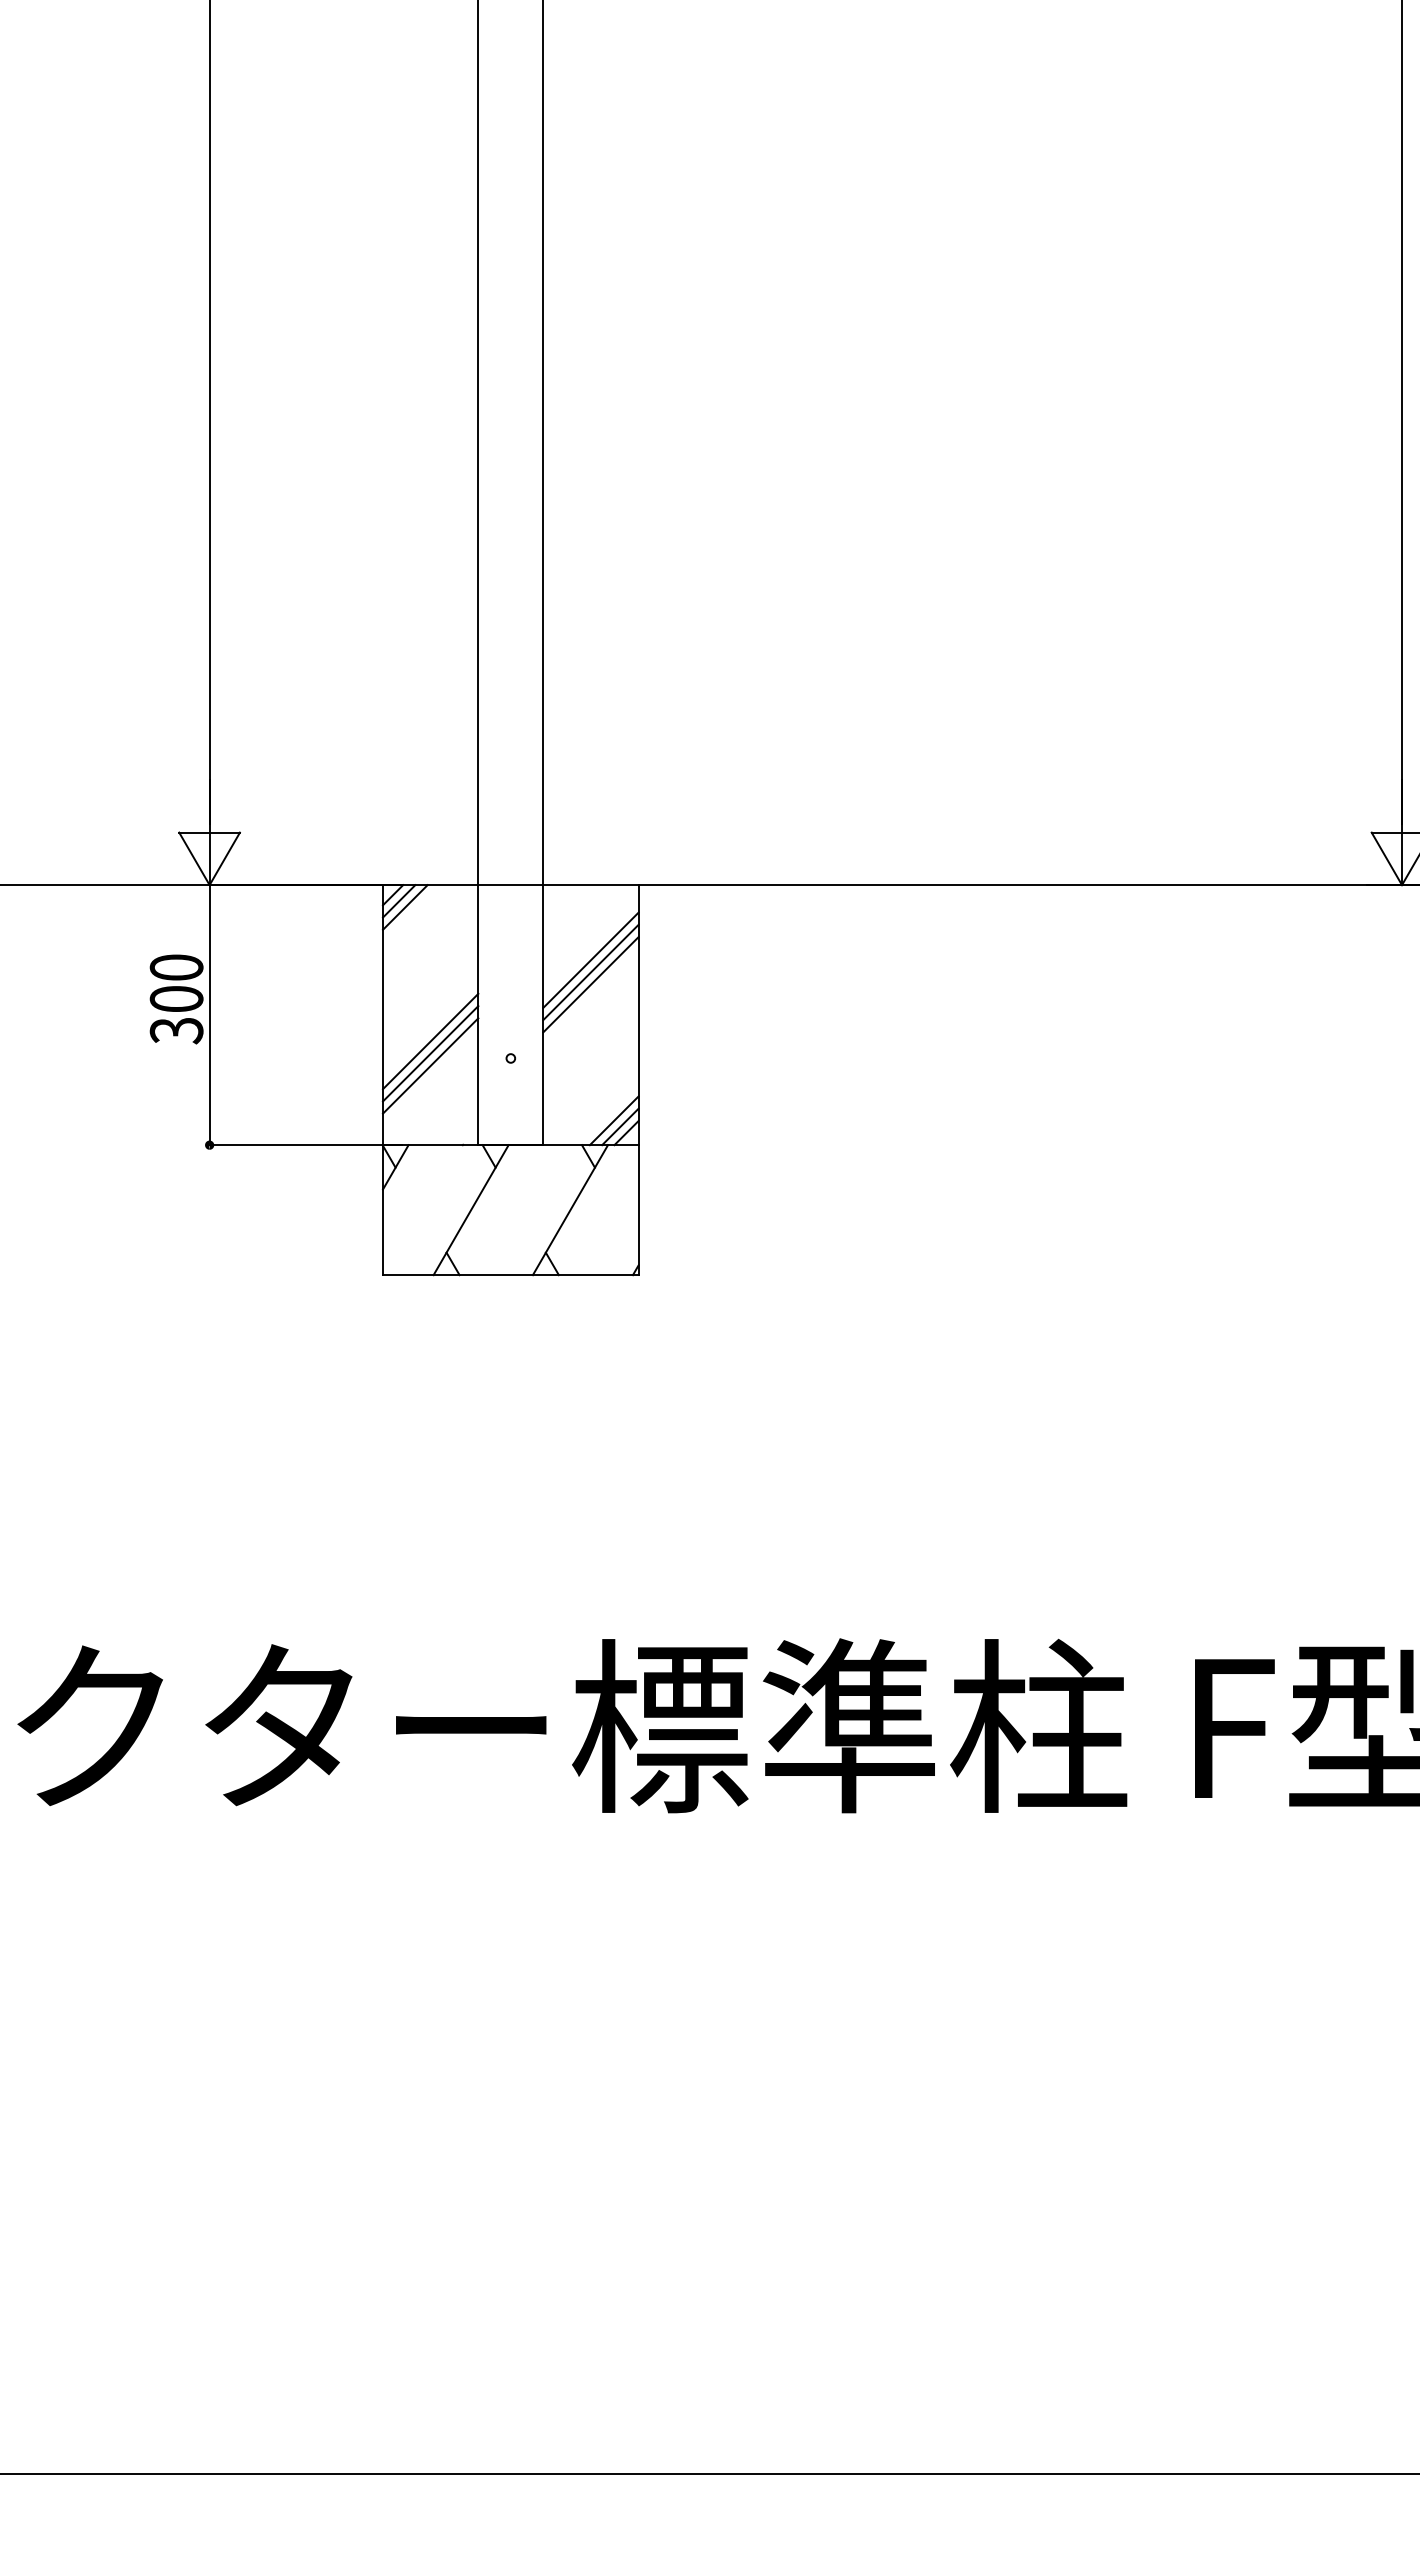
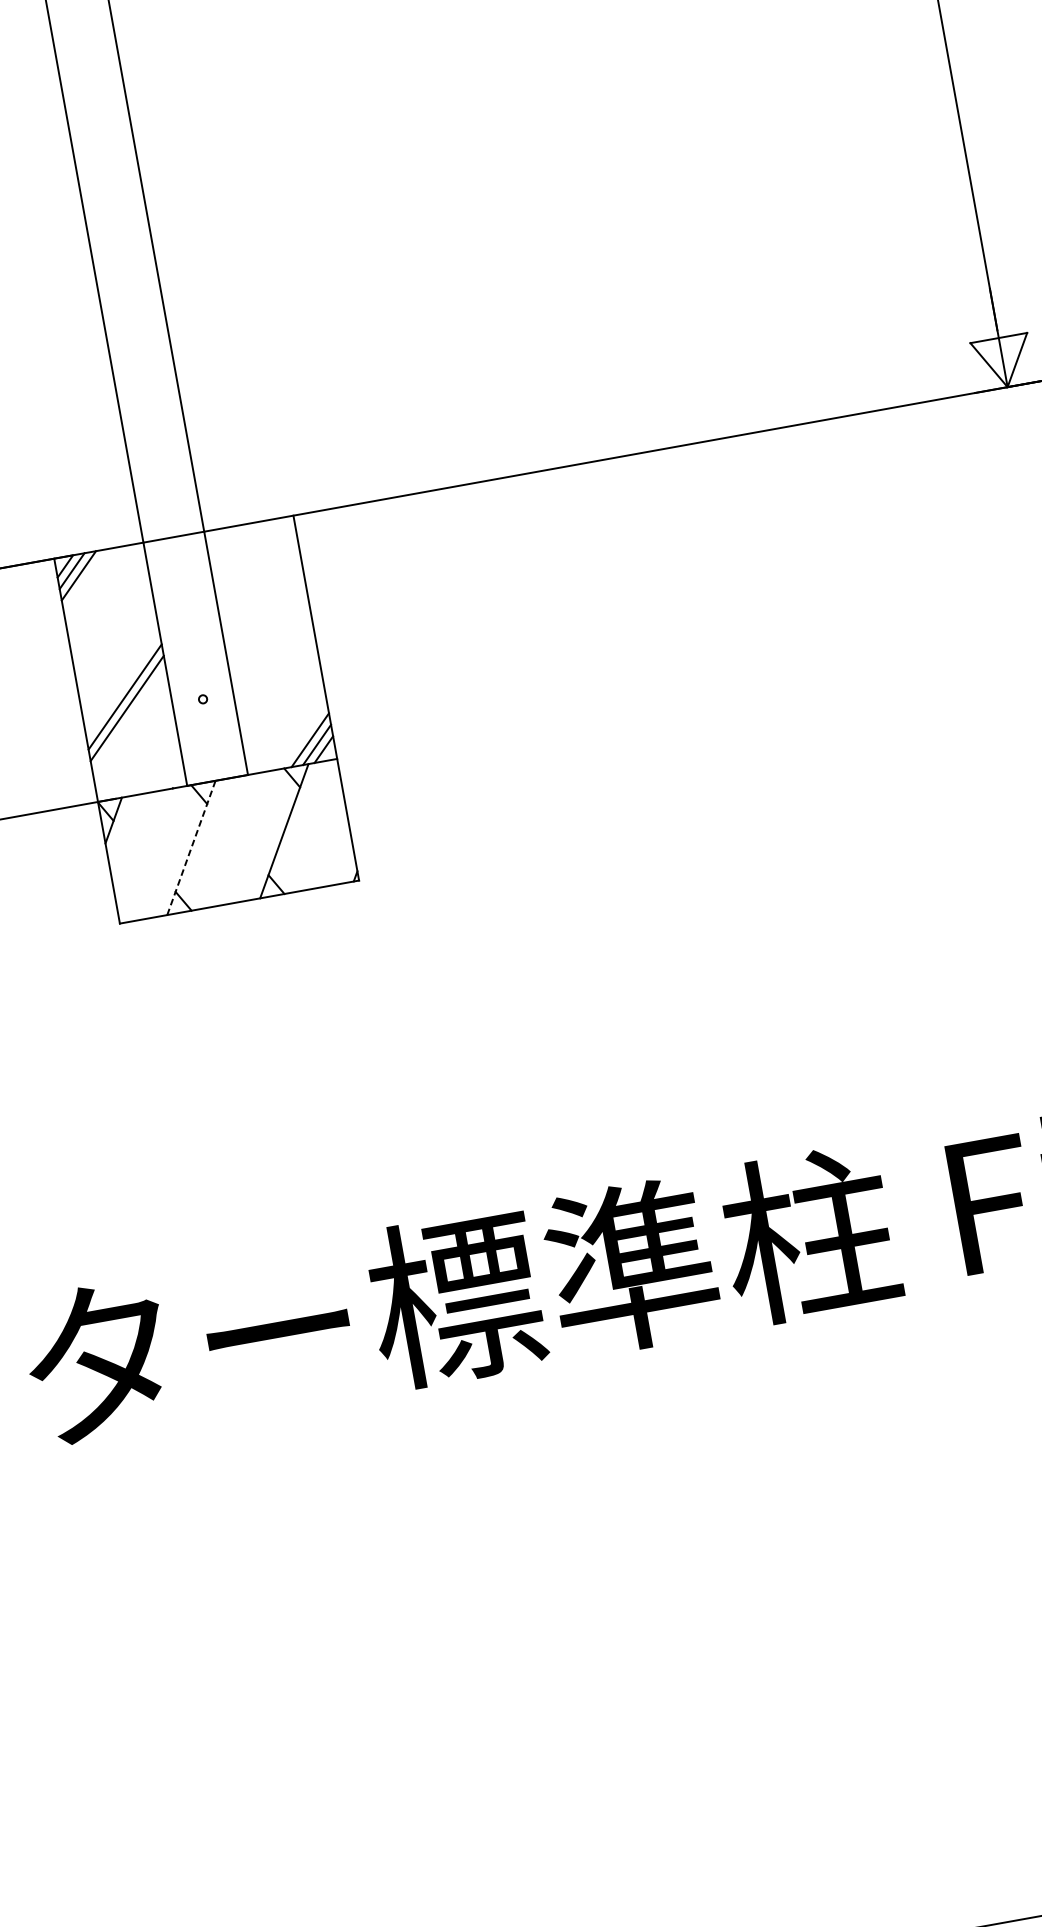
line: (590, 959) -> (260, 593), removed
line: (590, 972) -> (263, 605), removed
line: (590, 984) -> (265, 616), removed
line: (430, 1065) -> (129, 719), removed
line: (471, 1209) -> (191, 847), solid -> dashed

